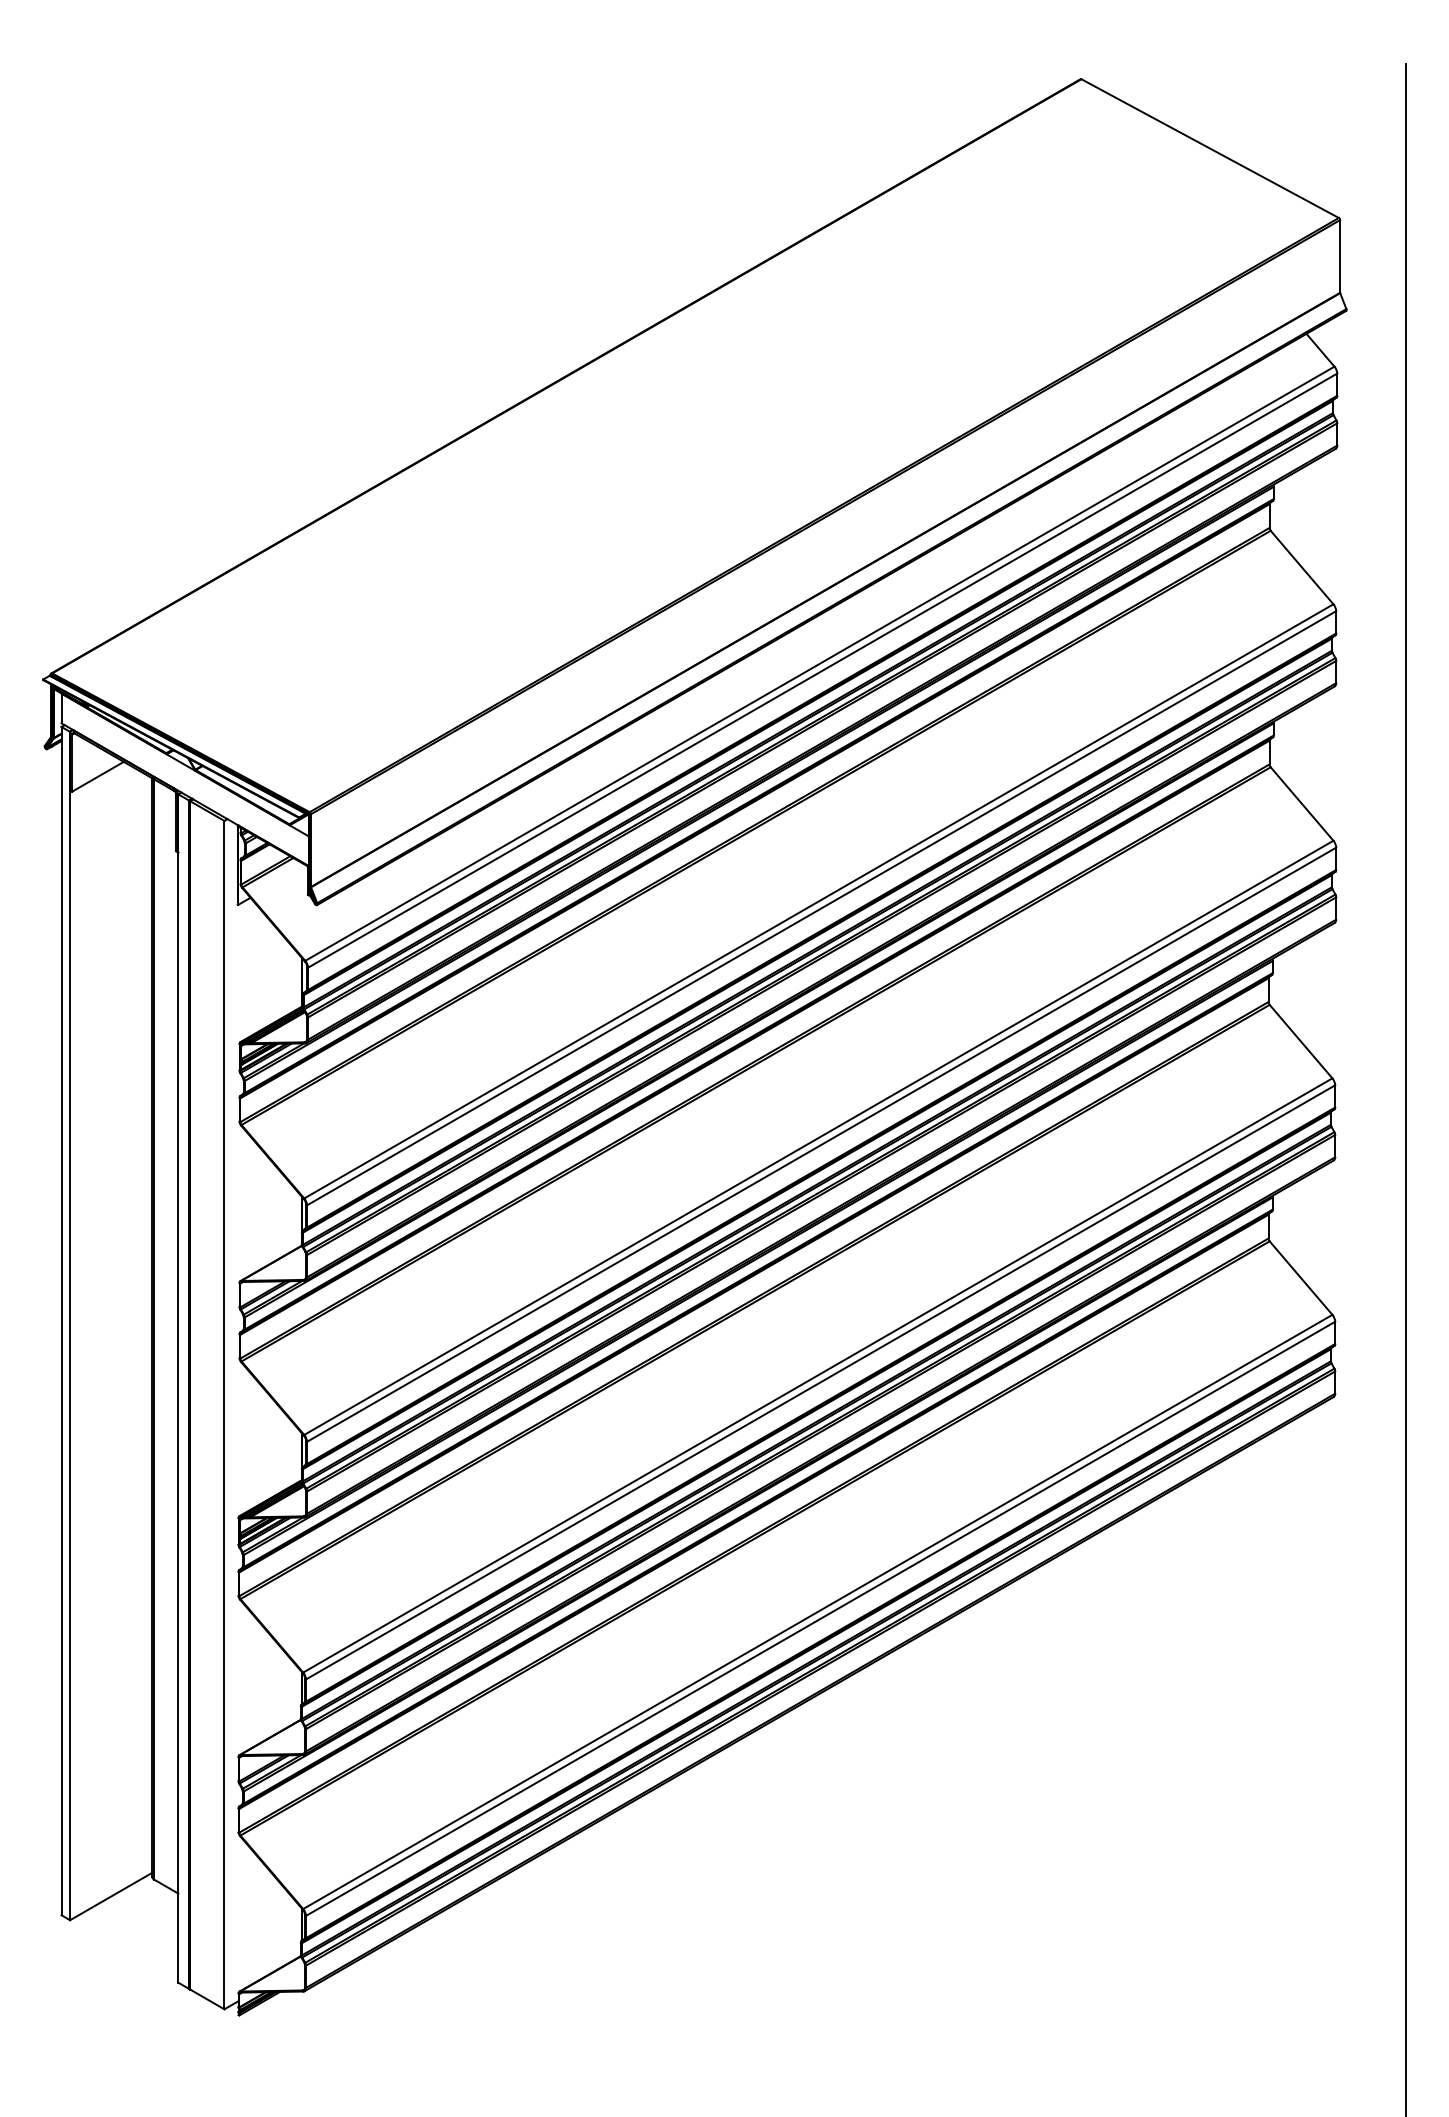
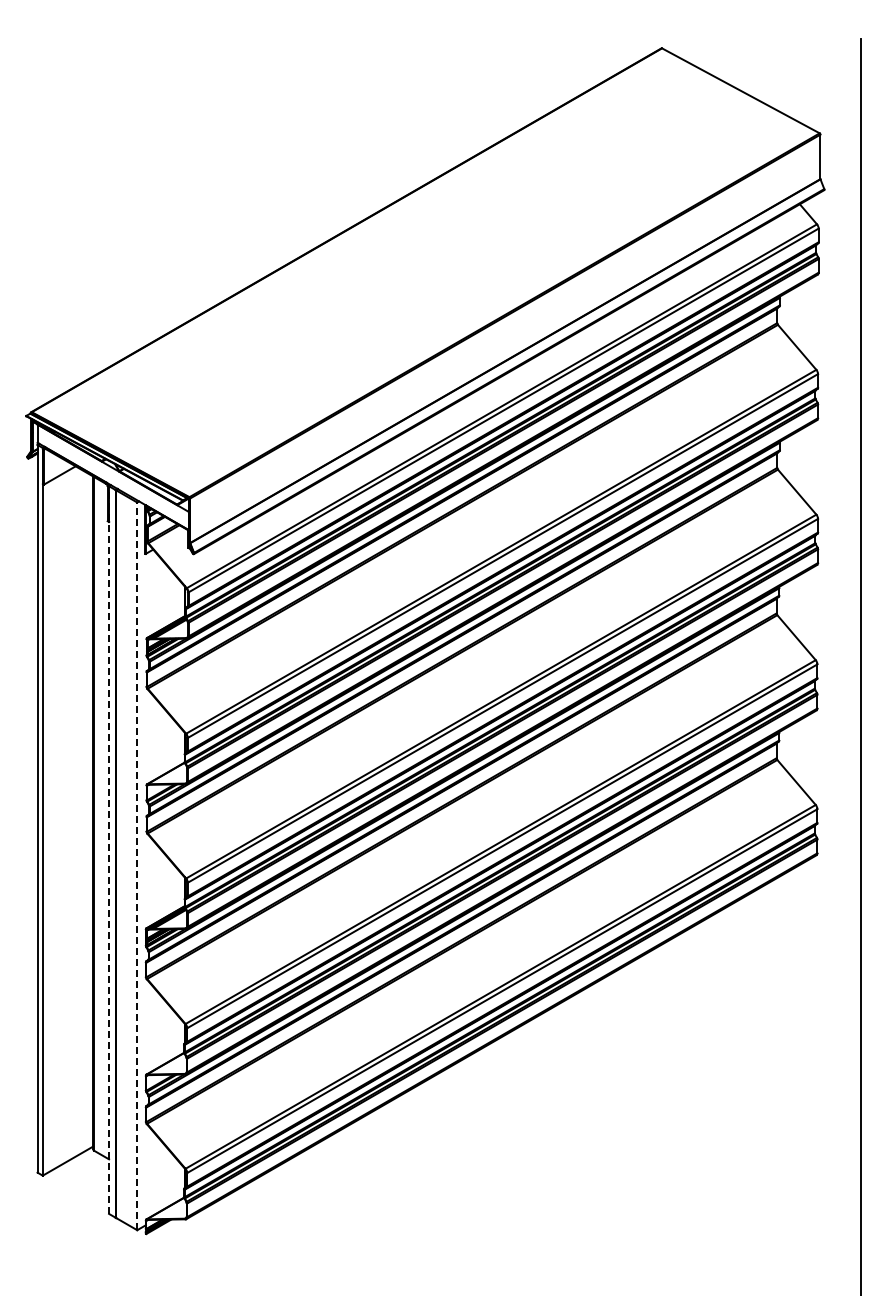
line: (179, 1389) -> (109, 850), solid -> dashed
line: (224, 1415) -> (137, 866), solid -> dashed

